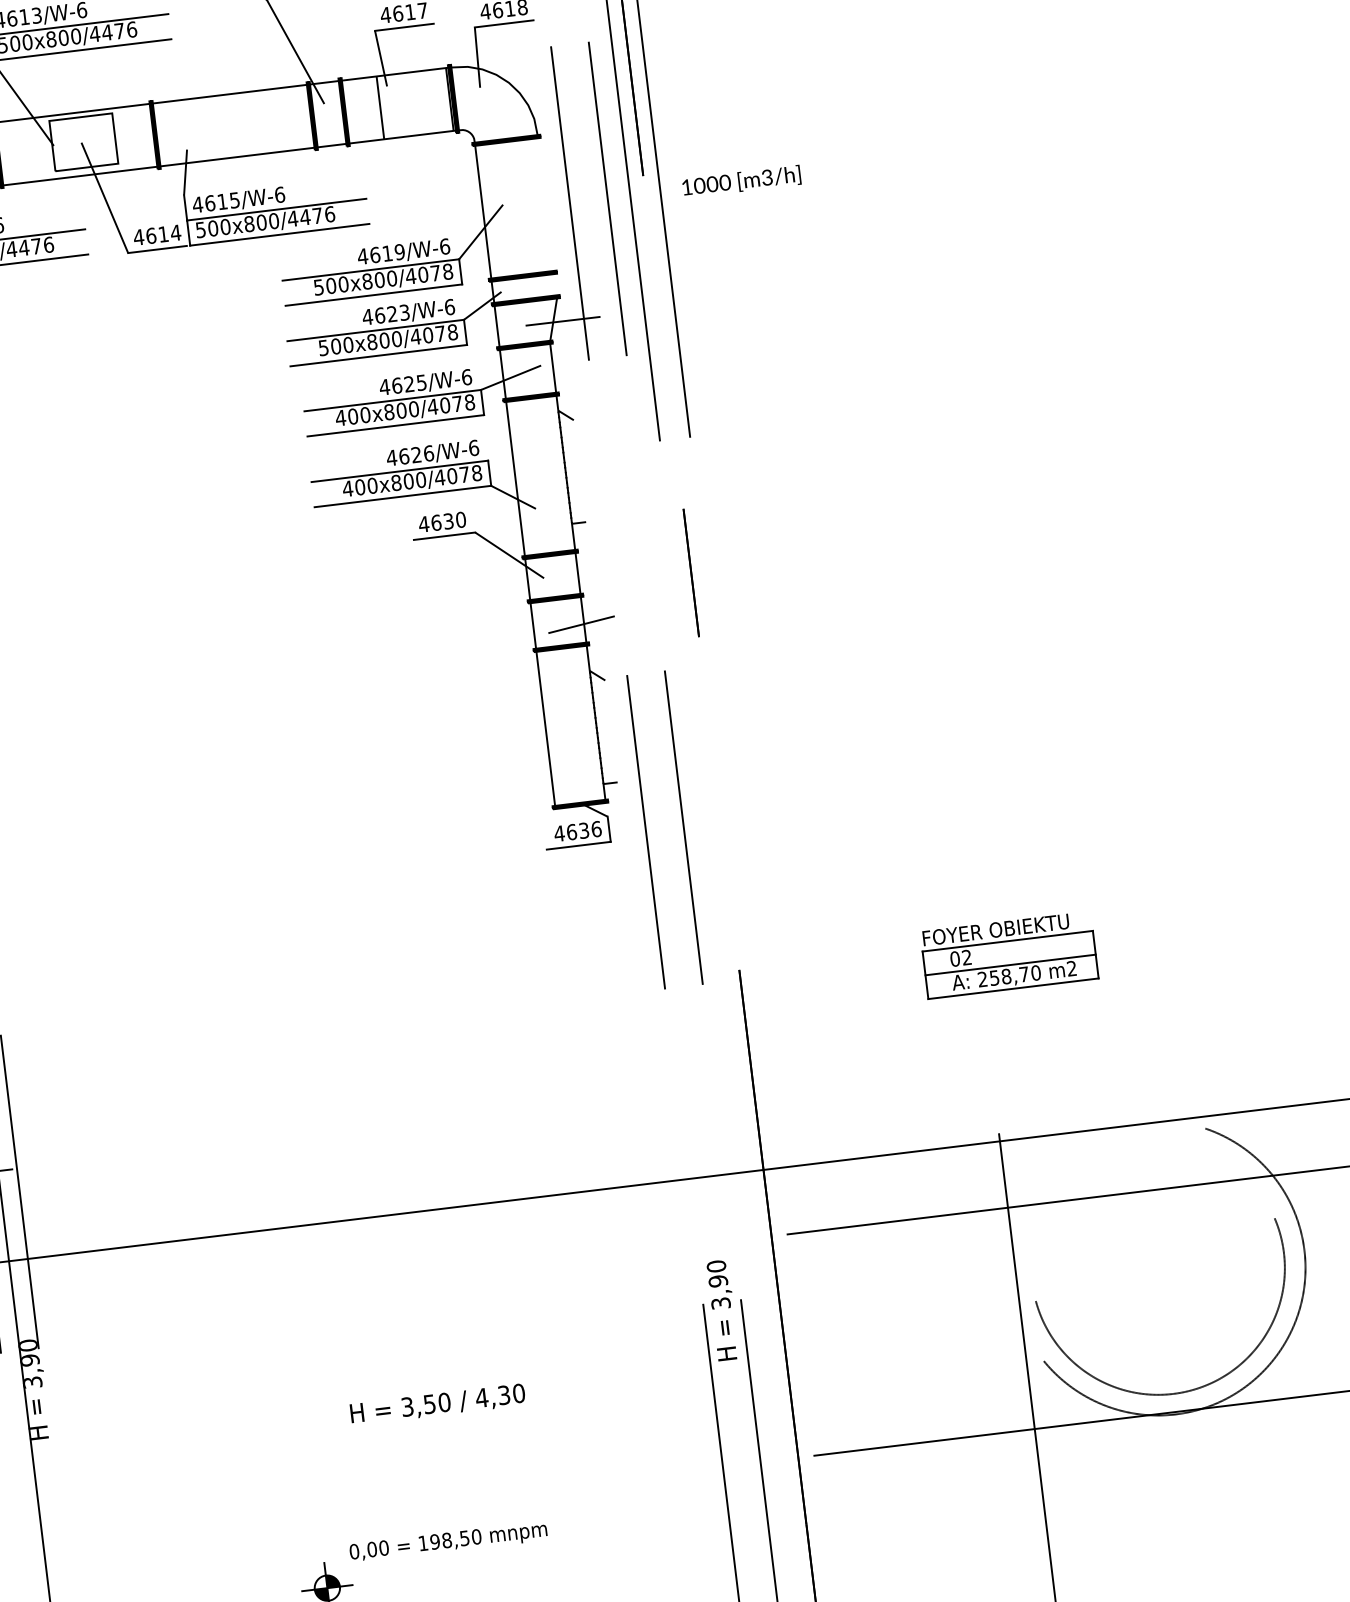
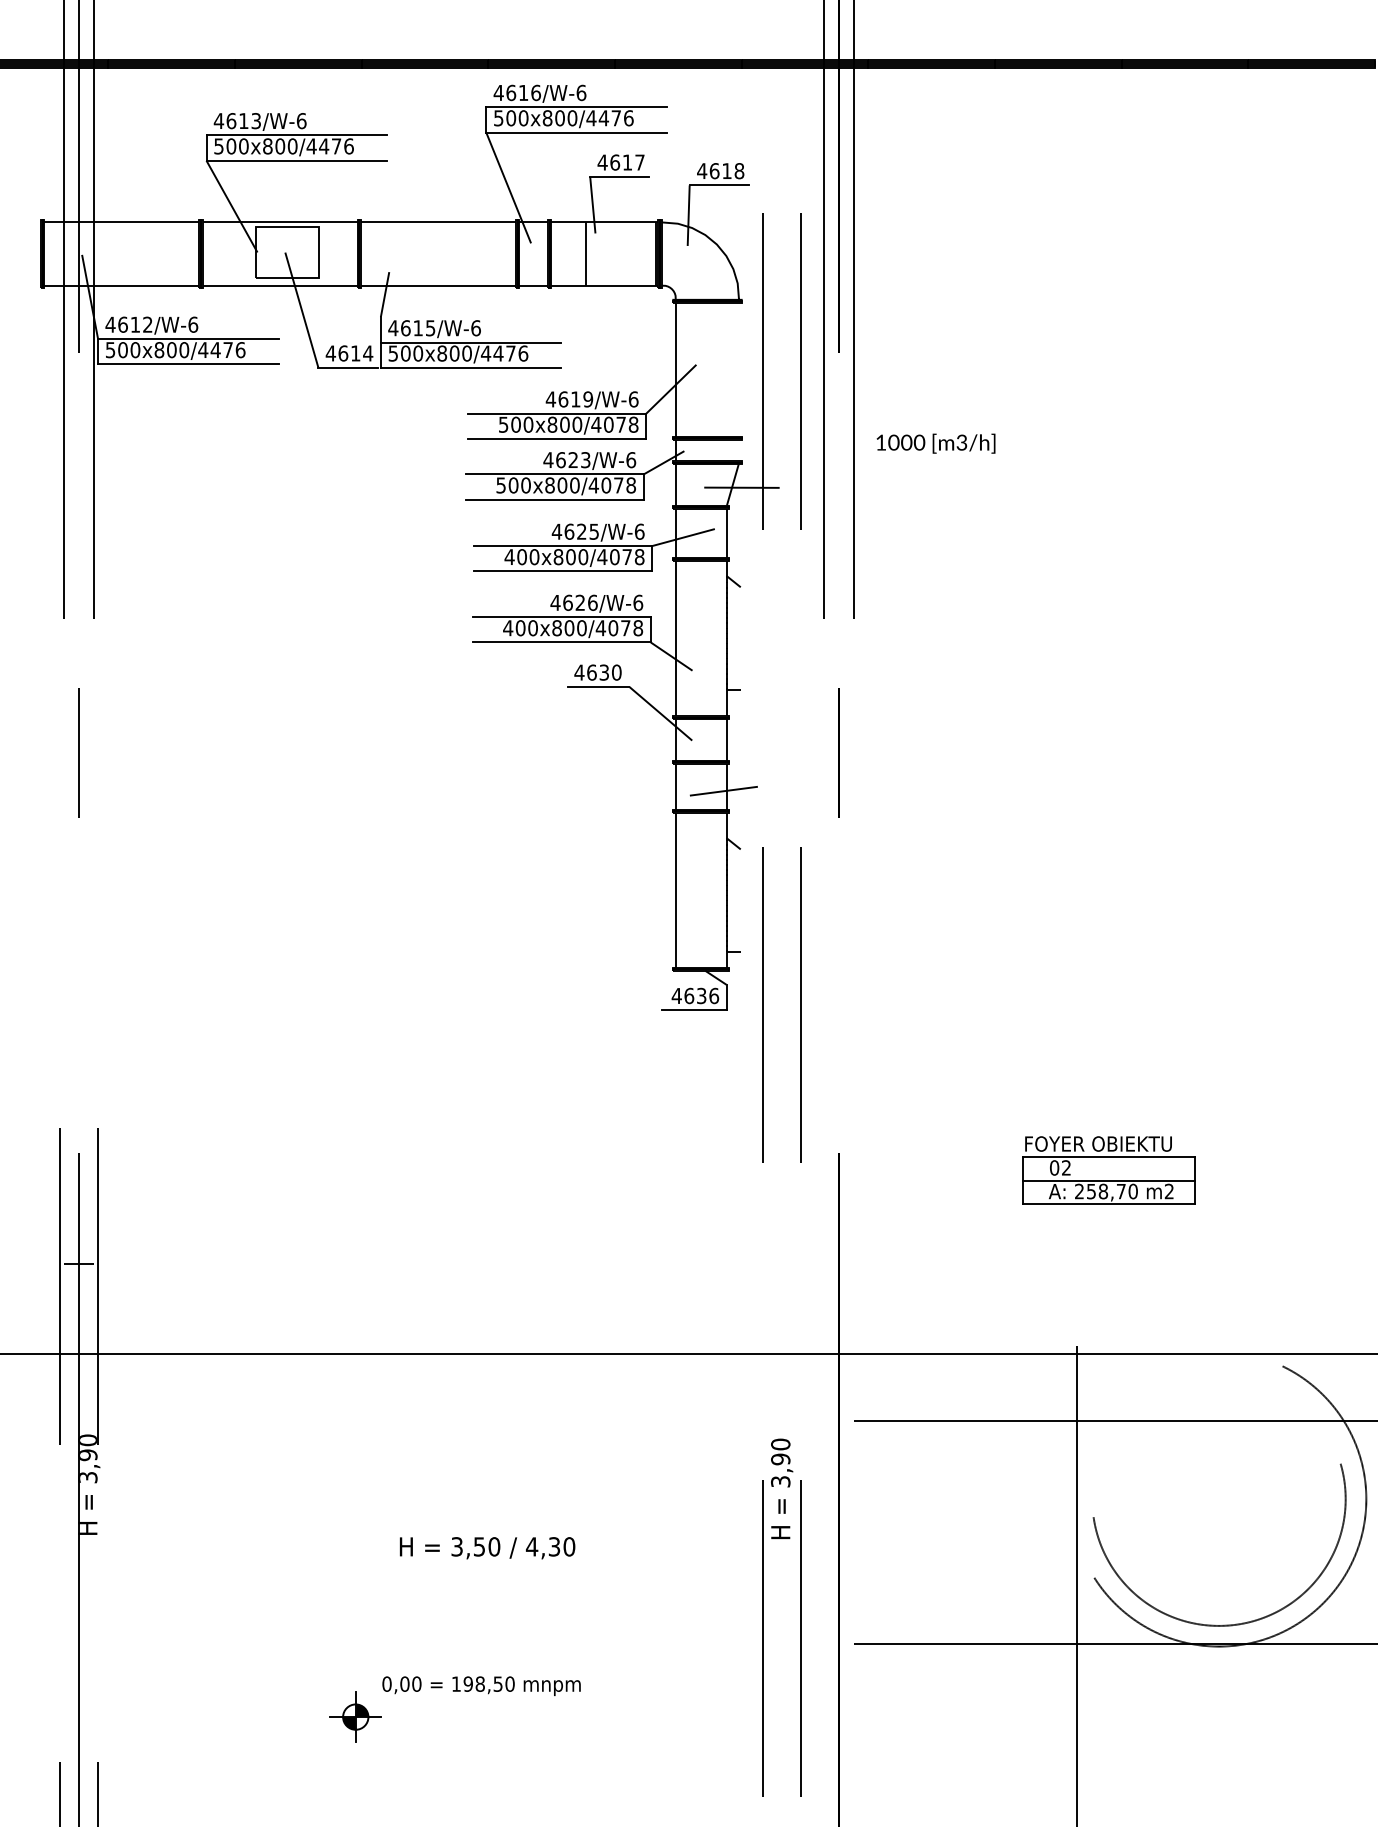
text: (741, 181) -> (935, 443), moved

